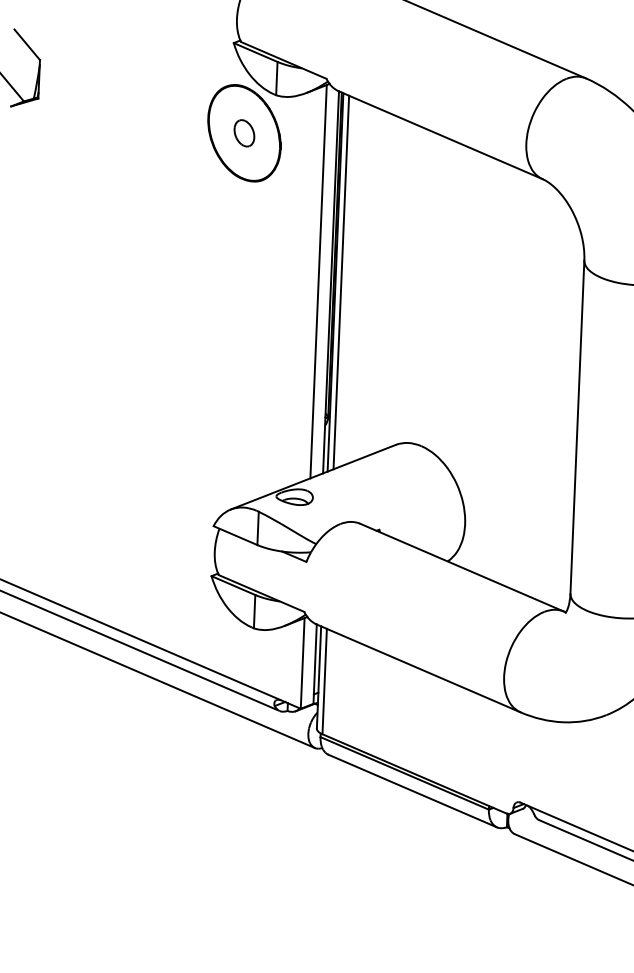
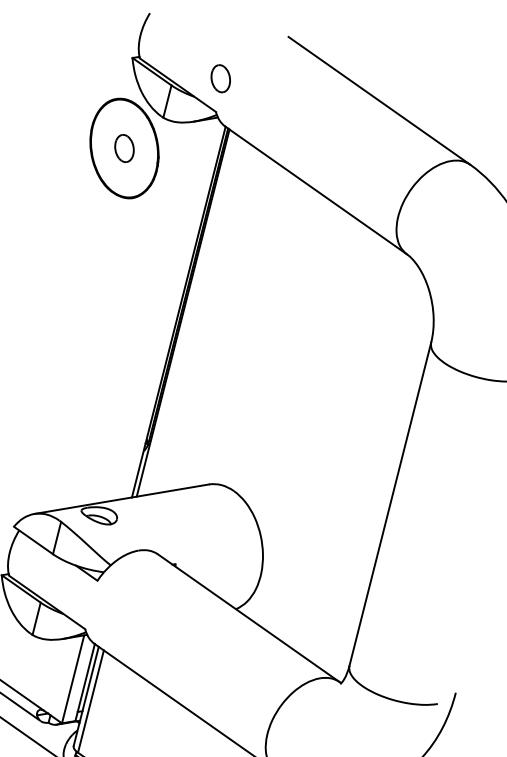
part: (324, 45) -> (220, 78), added
line: (318, 281) -> (166, 308), removed
line: (341, 282) -> (189, 314), removed

